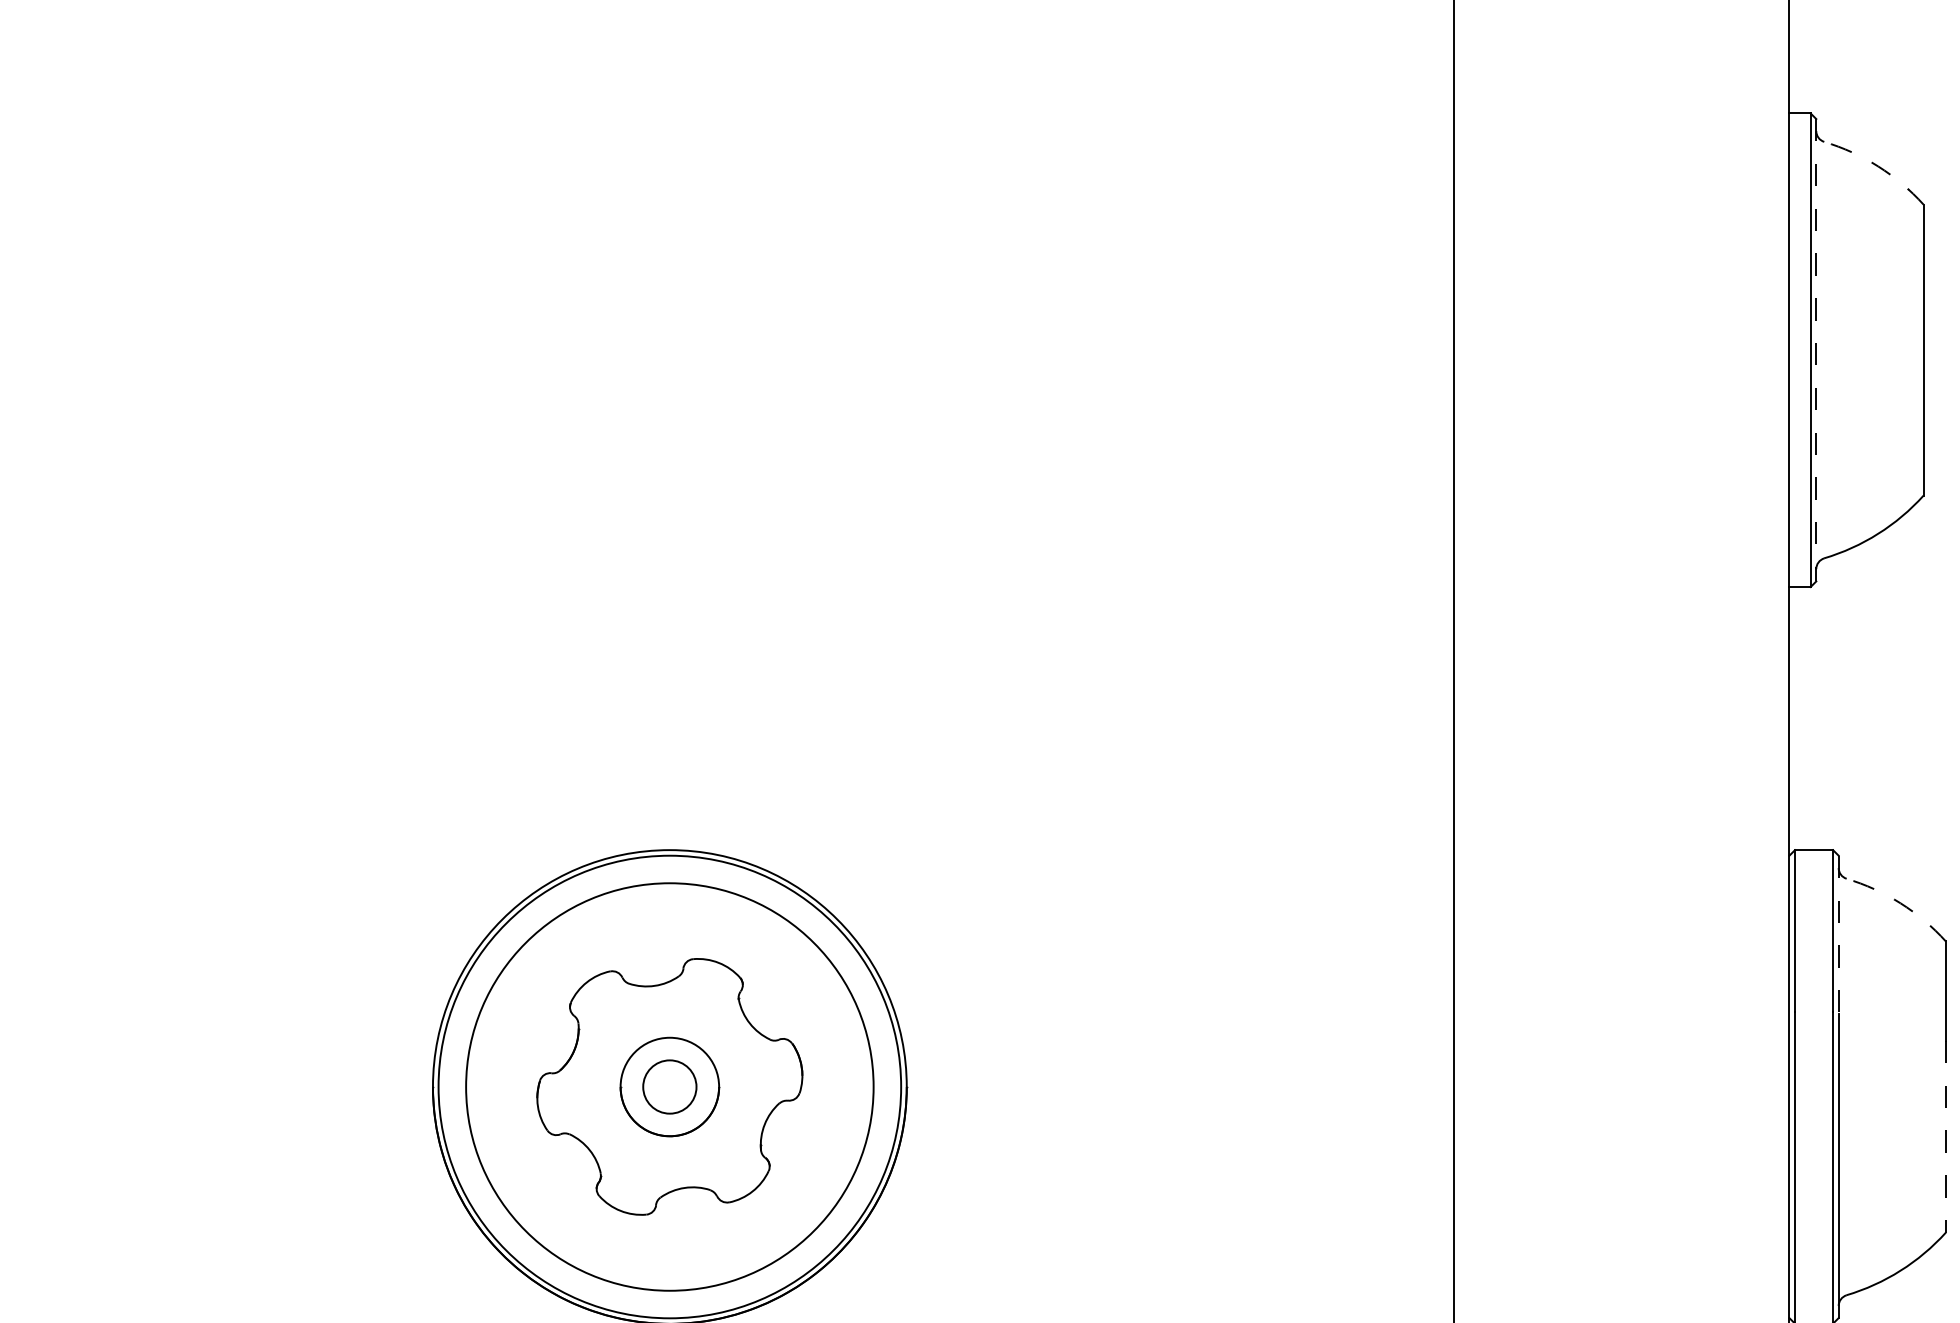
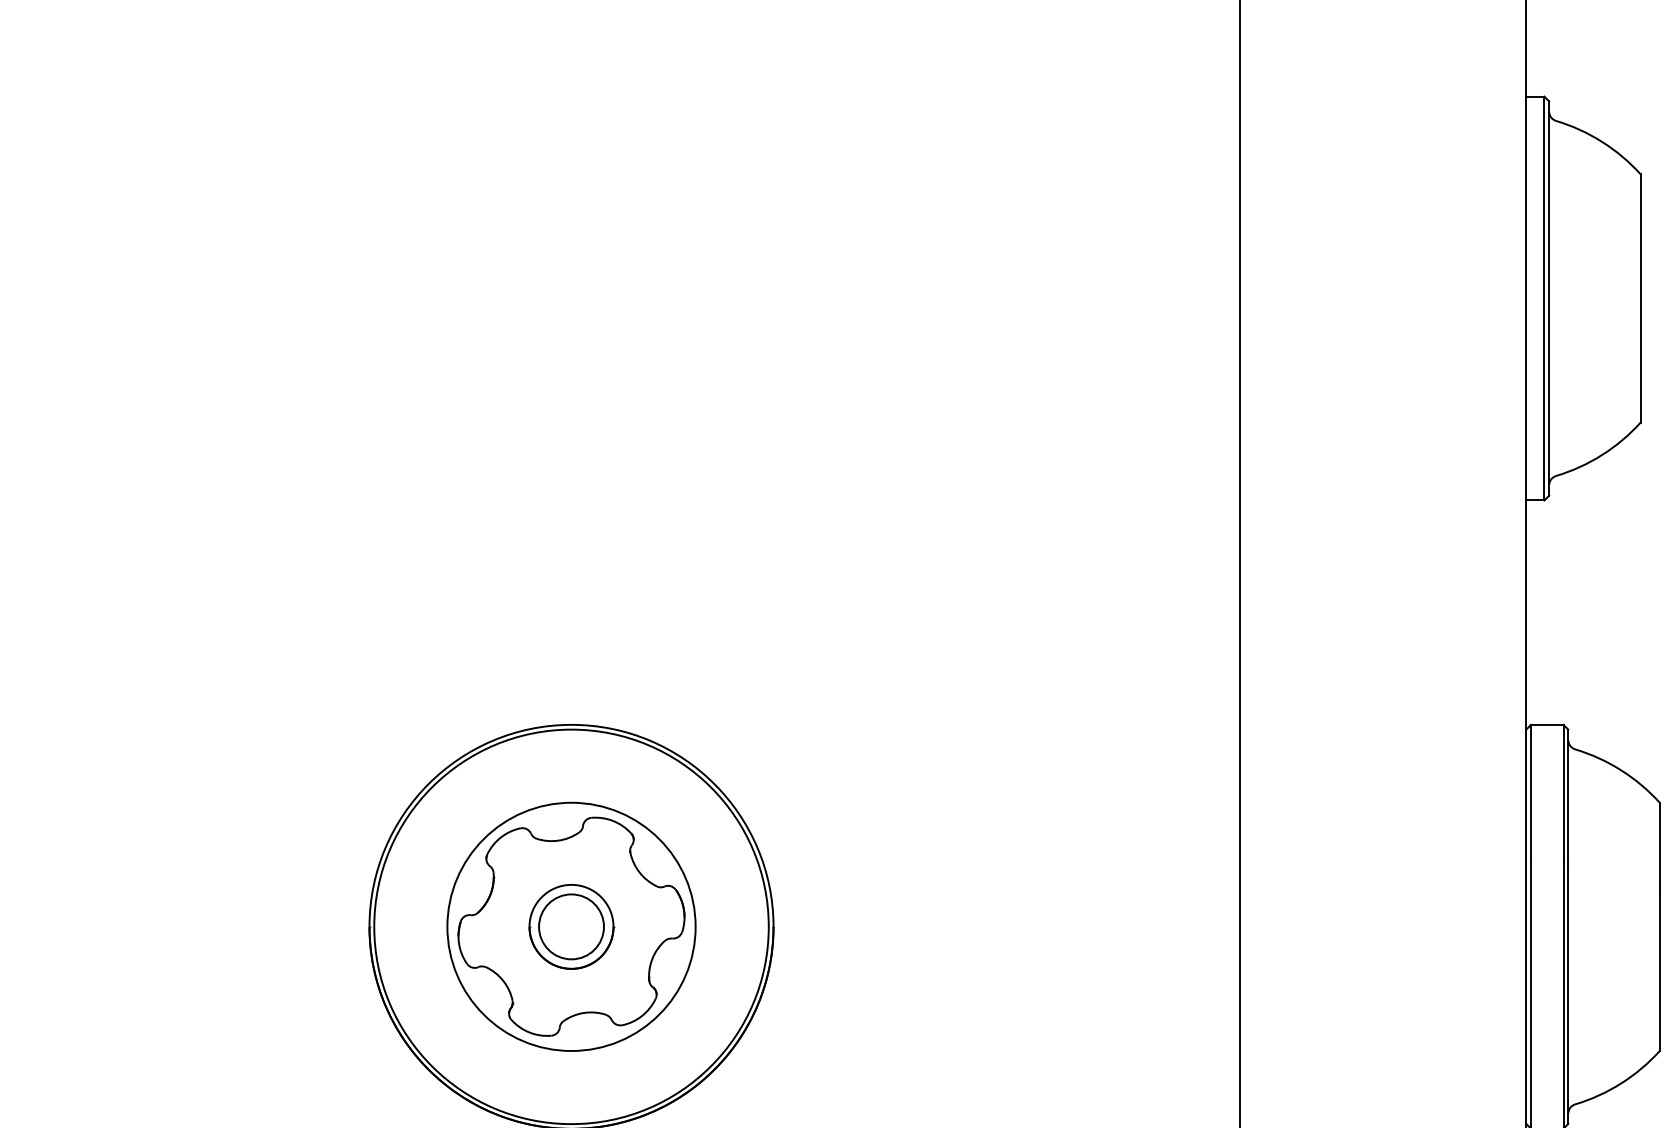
arc: (1878, 166) -> (1602, 141), dashed -> solid
line: (1816, 350) -> (1549, 298), dashed -> solid
arc: (1900, 903) -> (1621, 770), dashed -> solid
line: (1838, 935) -> (1568, 797), dashed -> solid
circle: (669, 1086) -> (571, 926), size x0.71
circle: (669, 1086) -> (571, 926), size x1.43
line: (1946, 1136) -> (1660, 969), dashed -> solid

